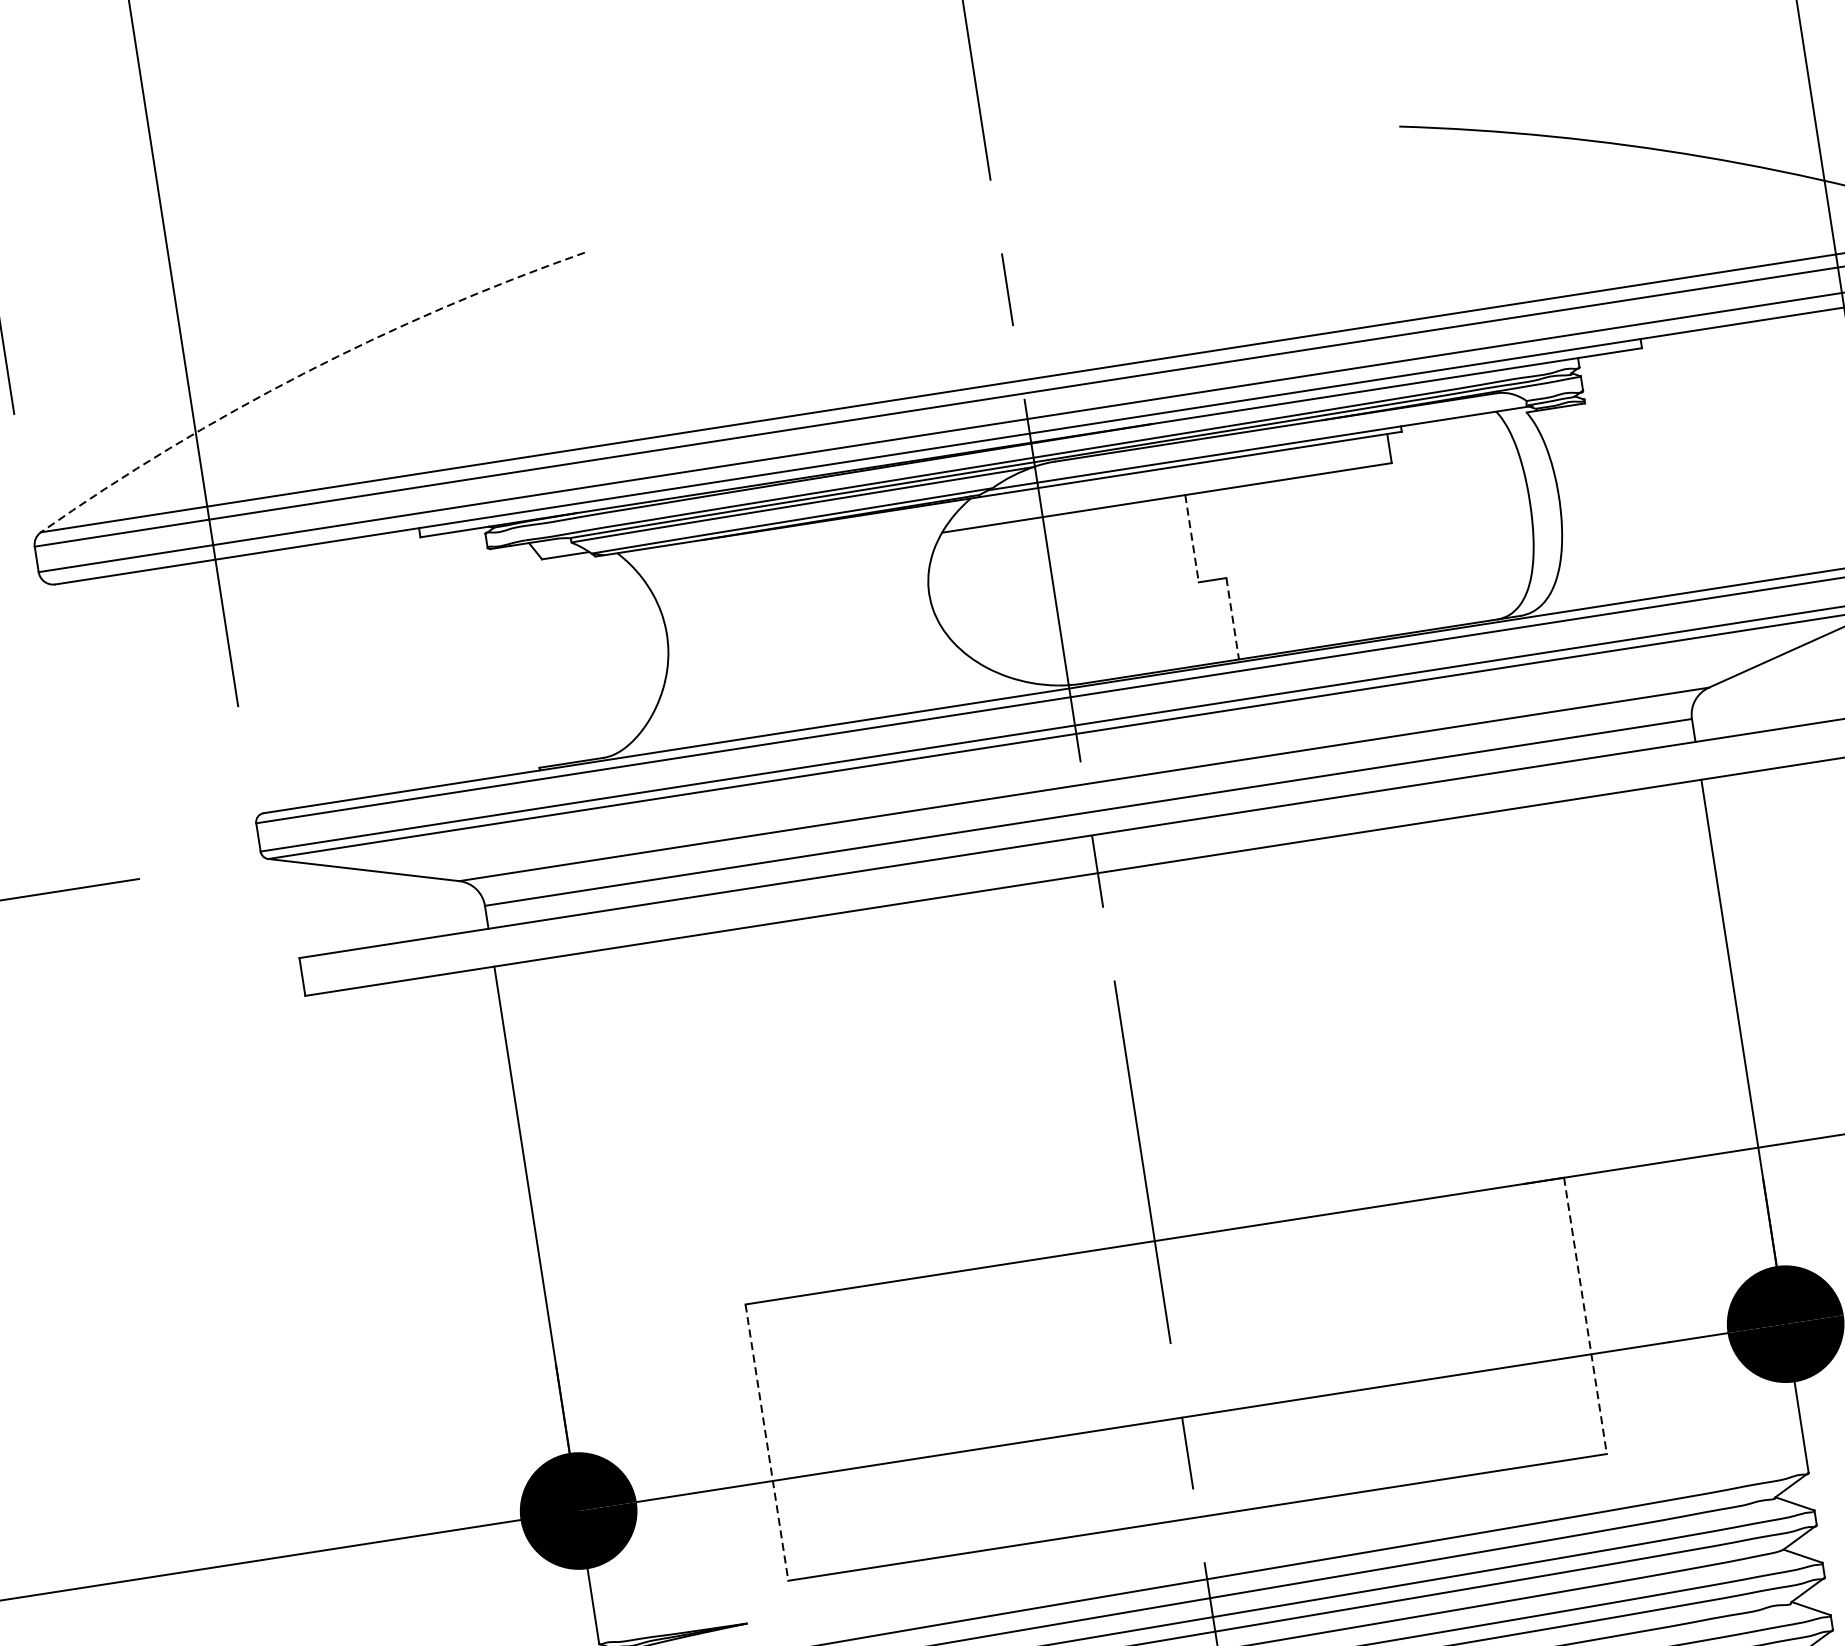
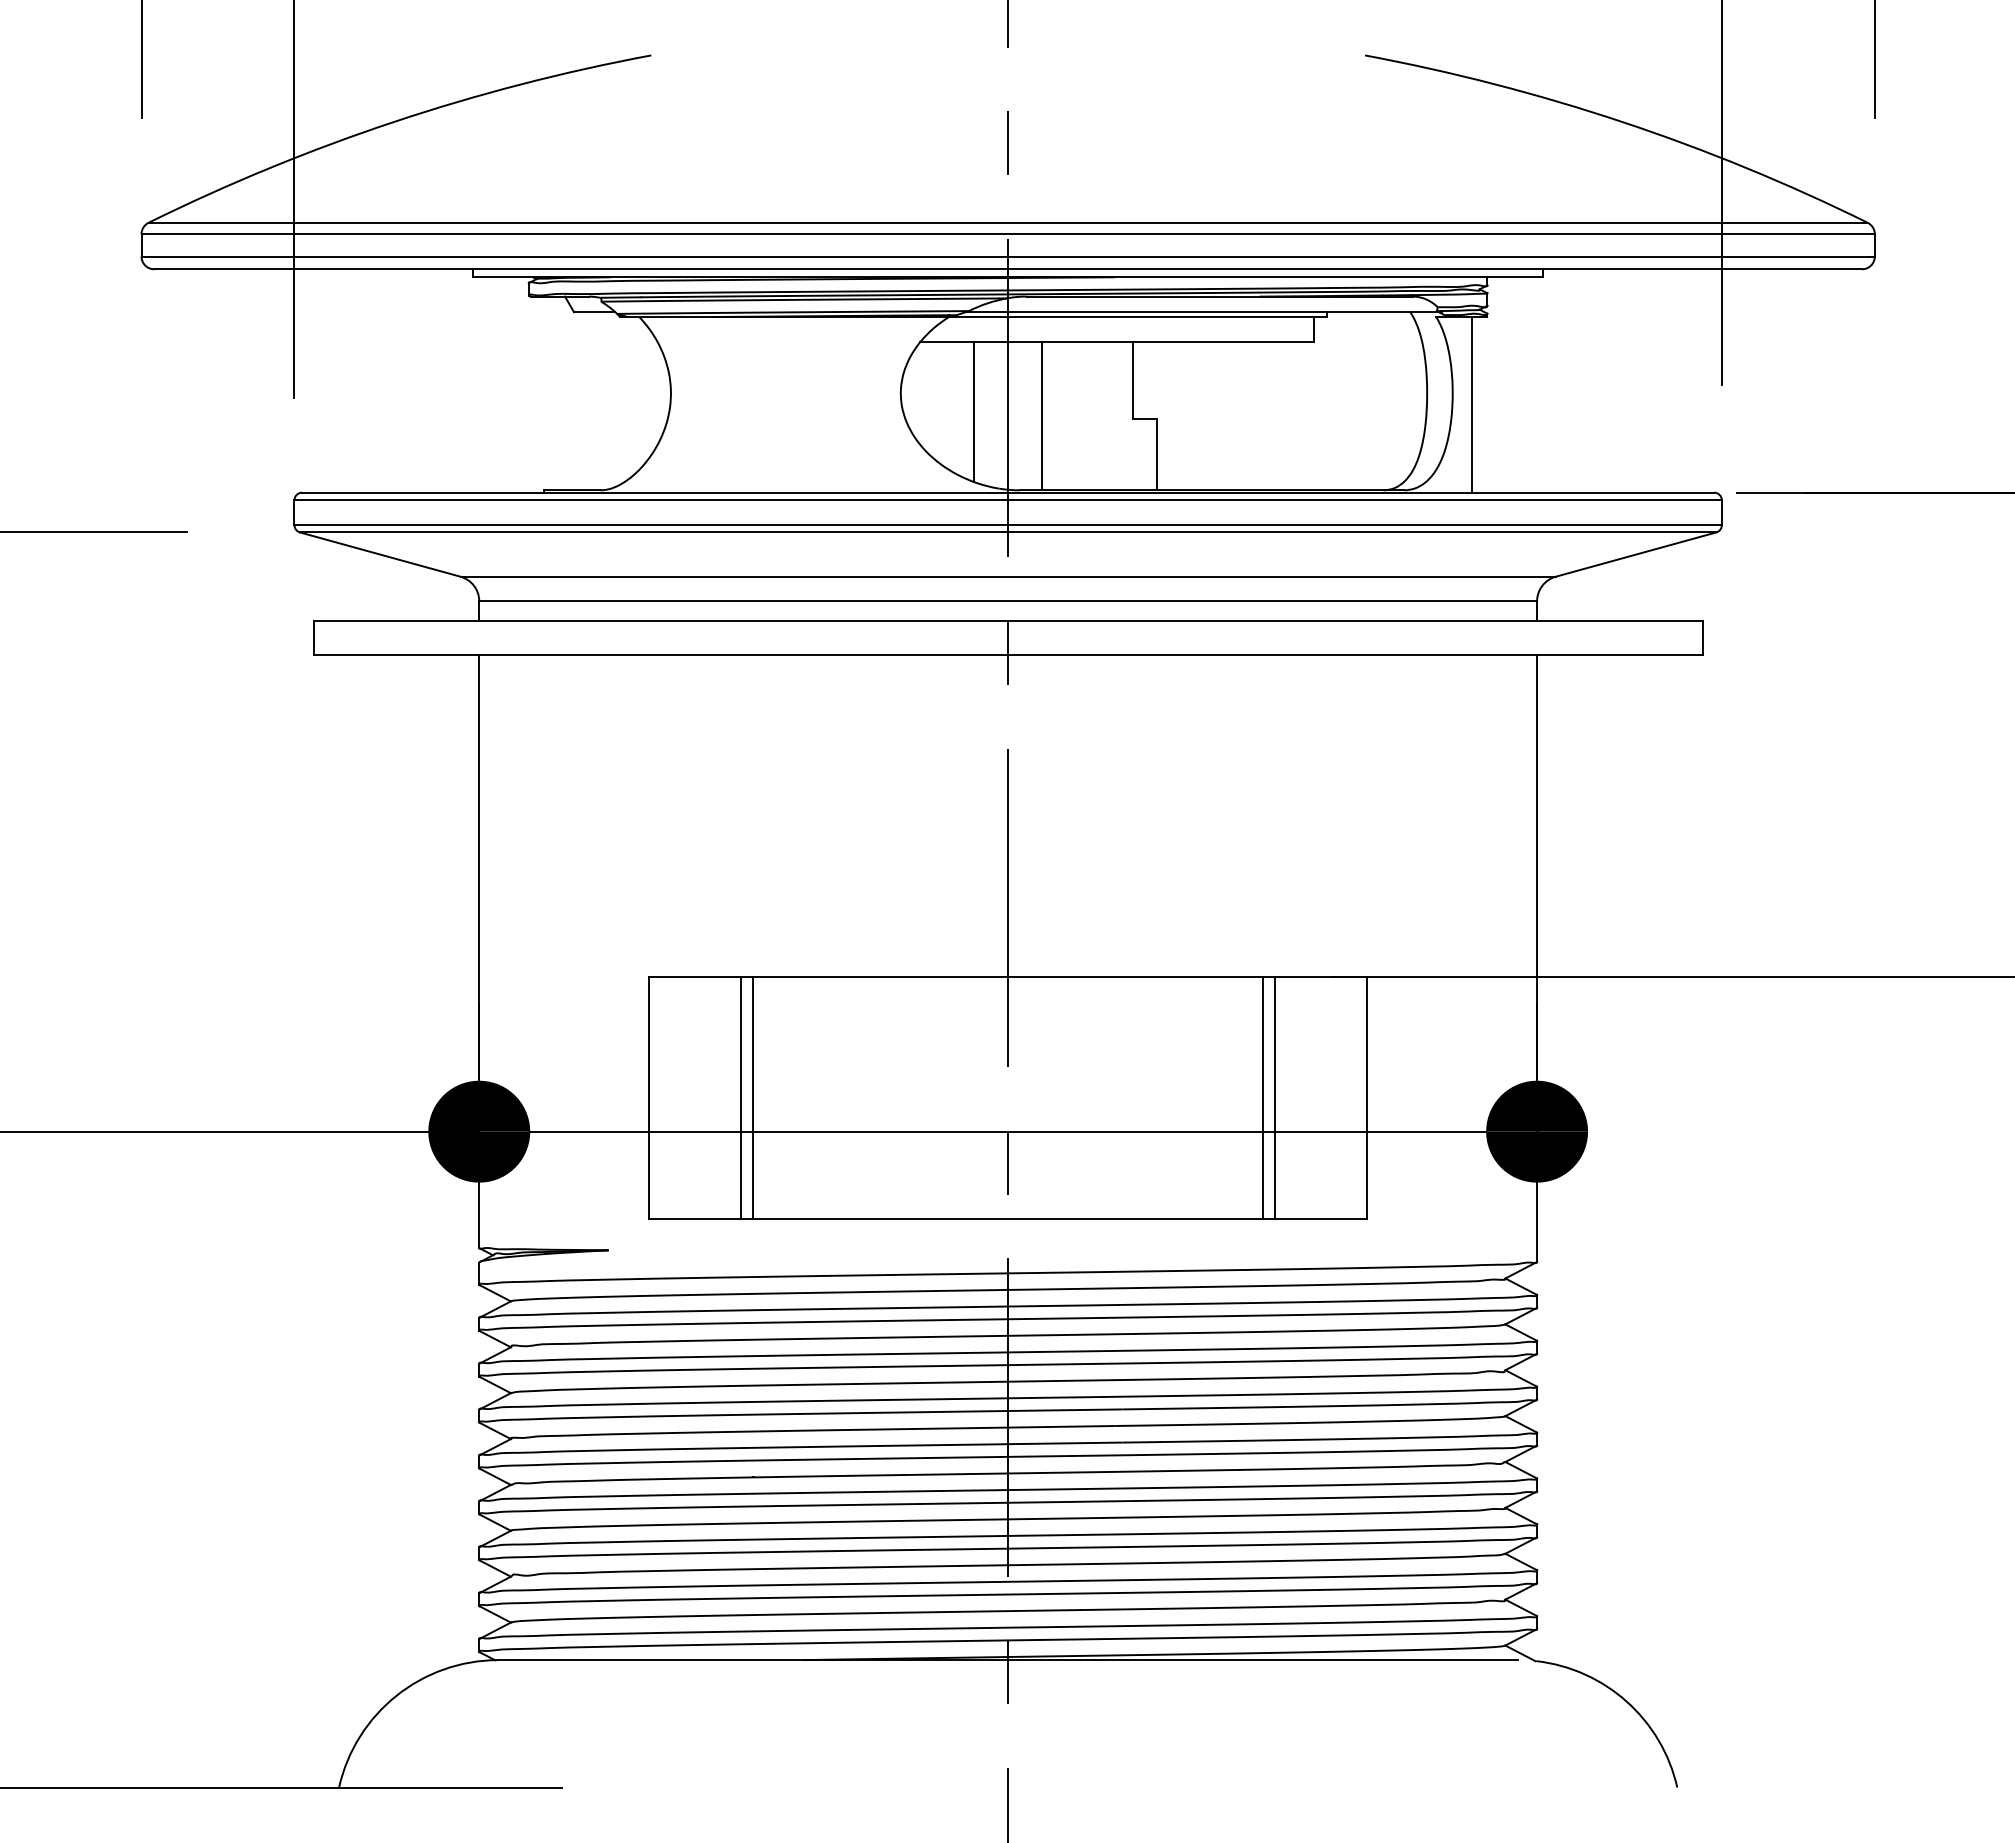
arc: (303, 373) -> (394, 121), dashed -> solid
line: (1583, 505) -> (1472, 404), added
line: (1192, 539) -> (1133, 381), dashed -> solid
line: (1093, 595) -> (1041, 416), added
line: (1016, 602) -> (974, 412), added
line: (1232, 618) -> (1157, 454), dashed -> solid
line: (1585, 1316) -> (1366, 1098), dashed -> solid
line: (1481, 1331) -> (1275, 1097), added
line: (1467, 1333) -> (1263, 1097), added
line: (885, 1423) -> (753, 1097), added
line: (871, 1425) -> (741, 1097), added
line: (767, 1443) -> (649, 1098), dashed -> solid

